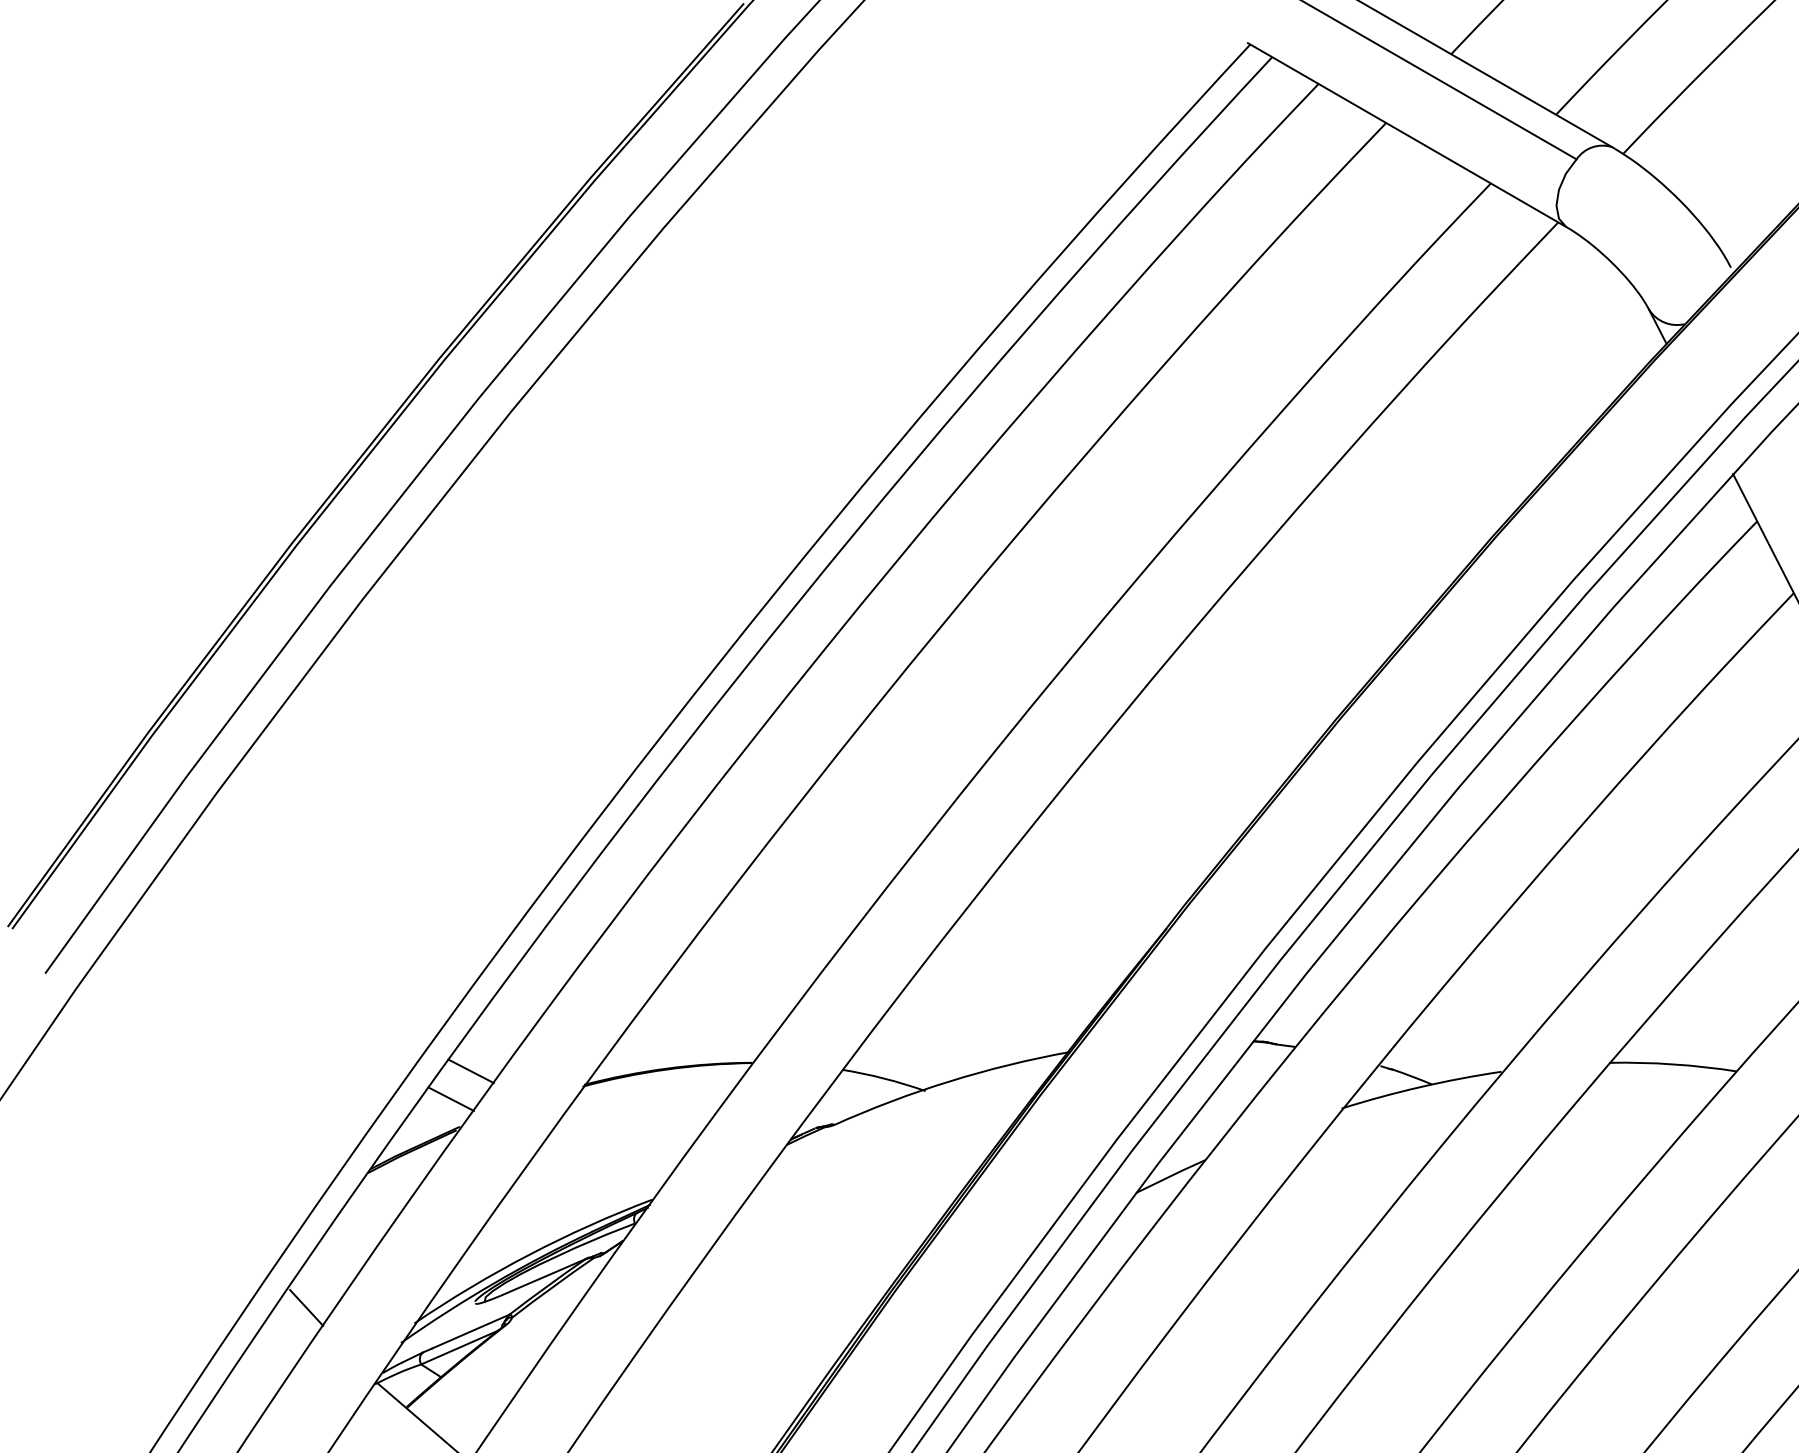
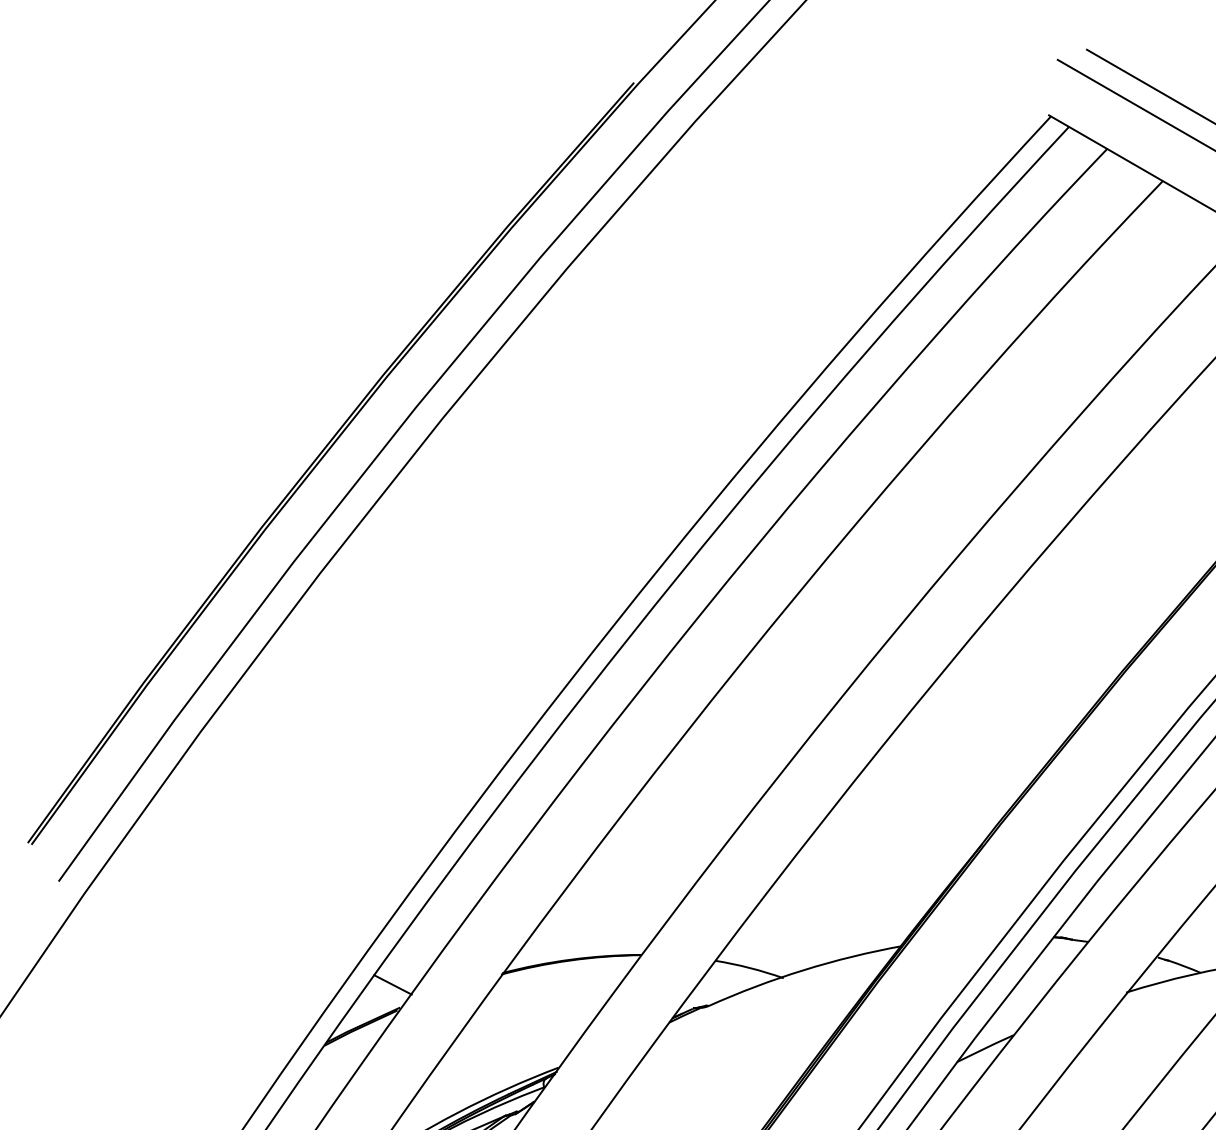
line: (470, 1071) -> (408, 962), removed

